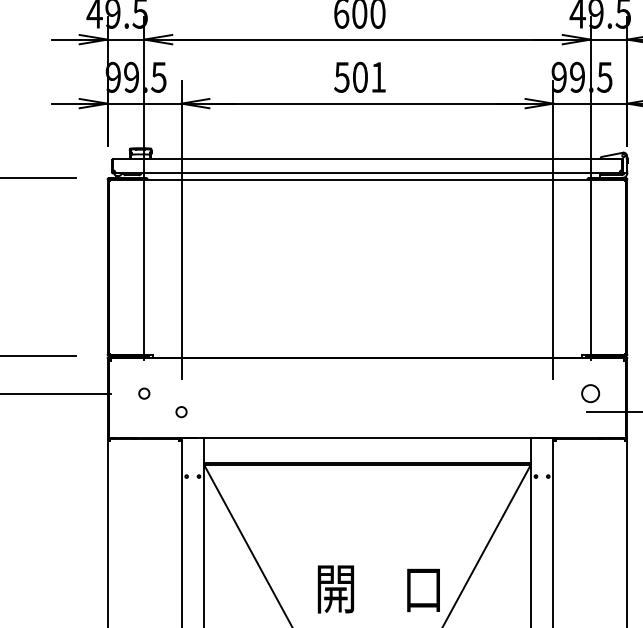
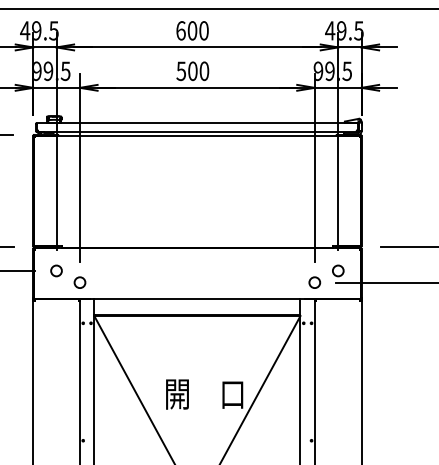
text: (378, 77) -> (204, 71), 501 -> 500
circle: (144, 392) -> (56, 270), size x1.67
circle: (180, 411) -> (79, 282), size x1.67
circle: (552, 411) -> (314, 282), added

